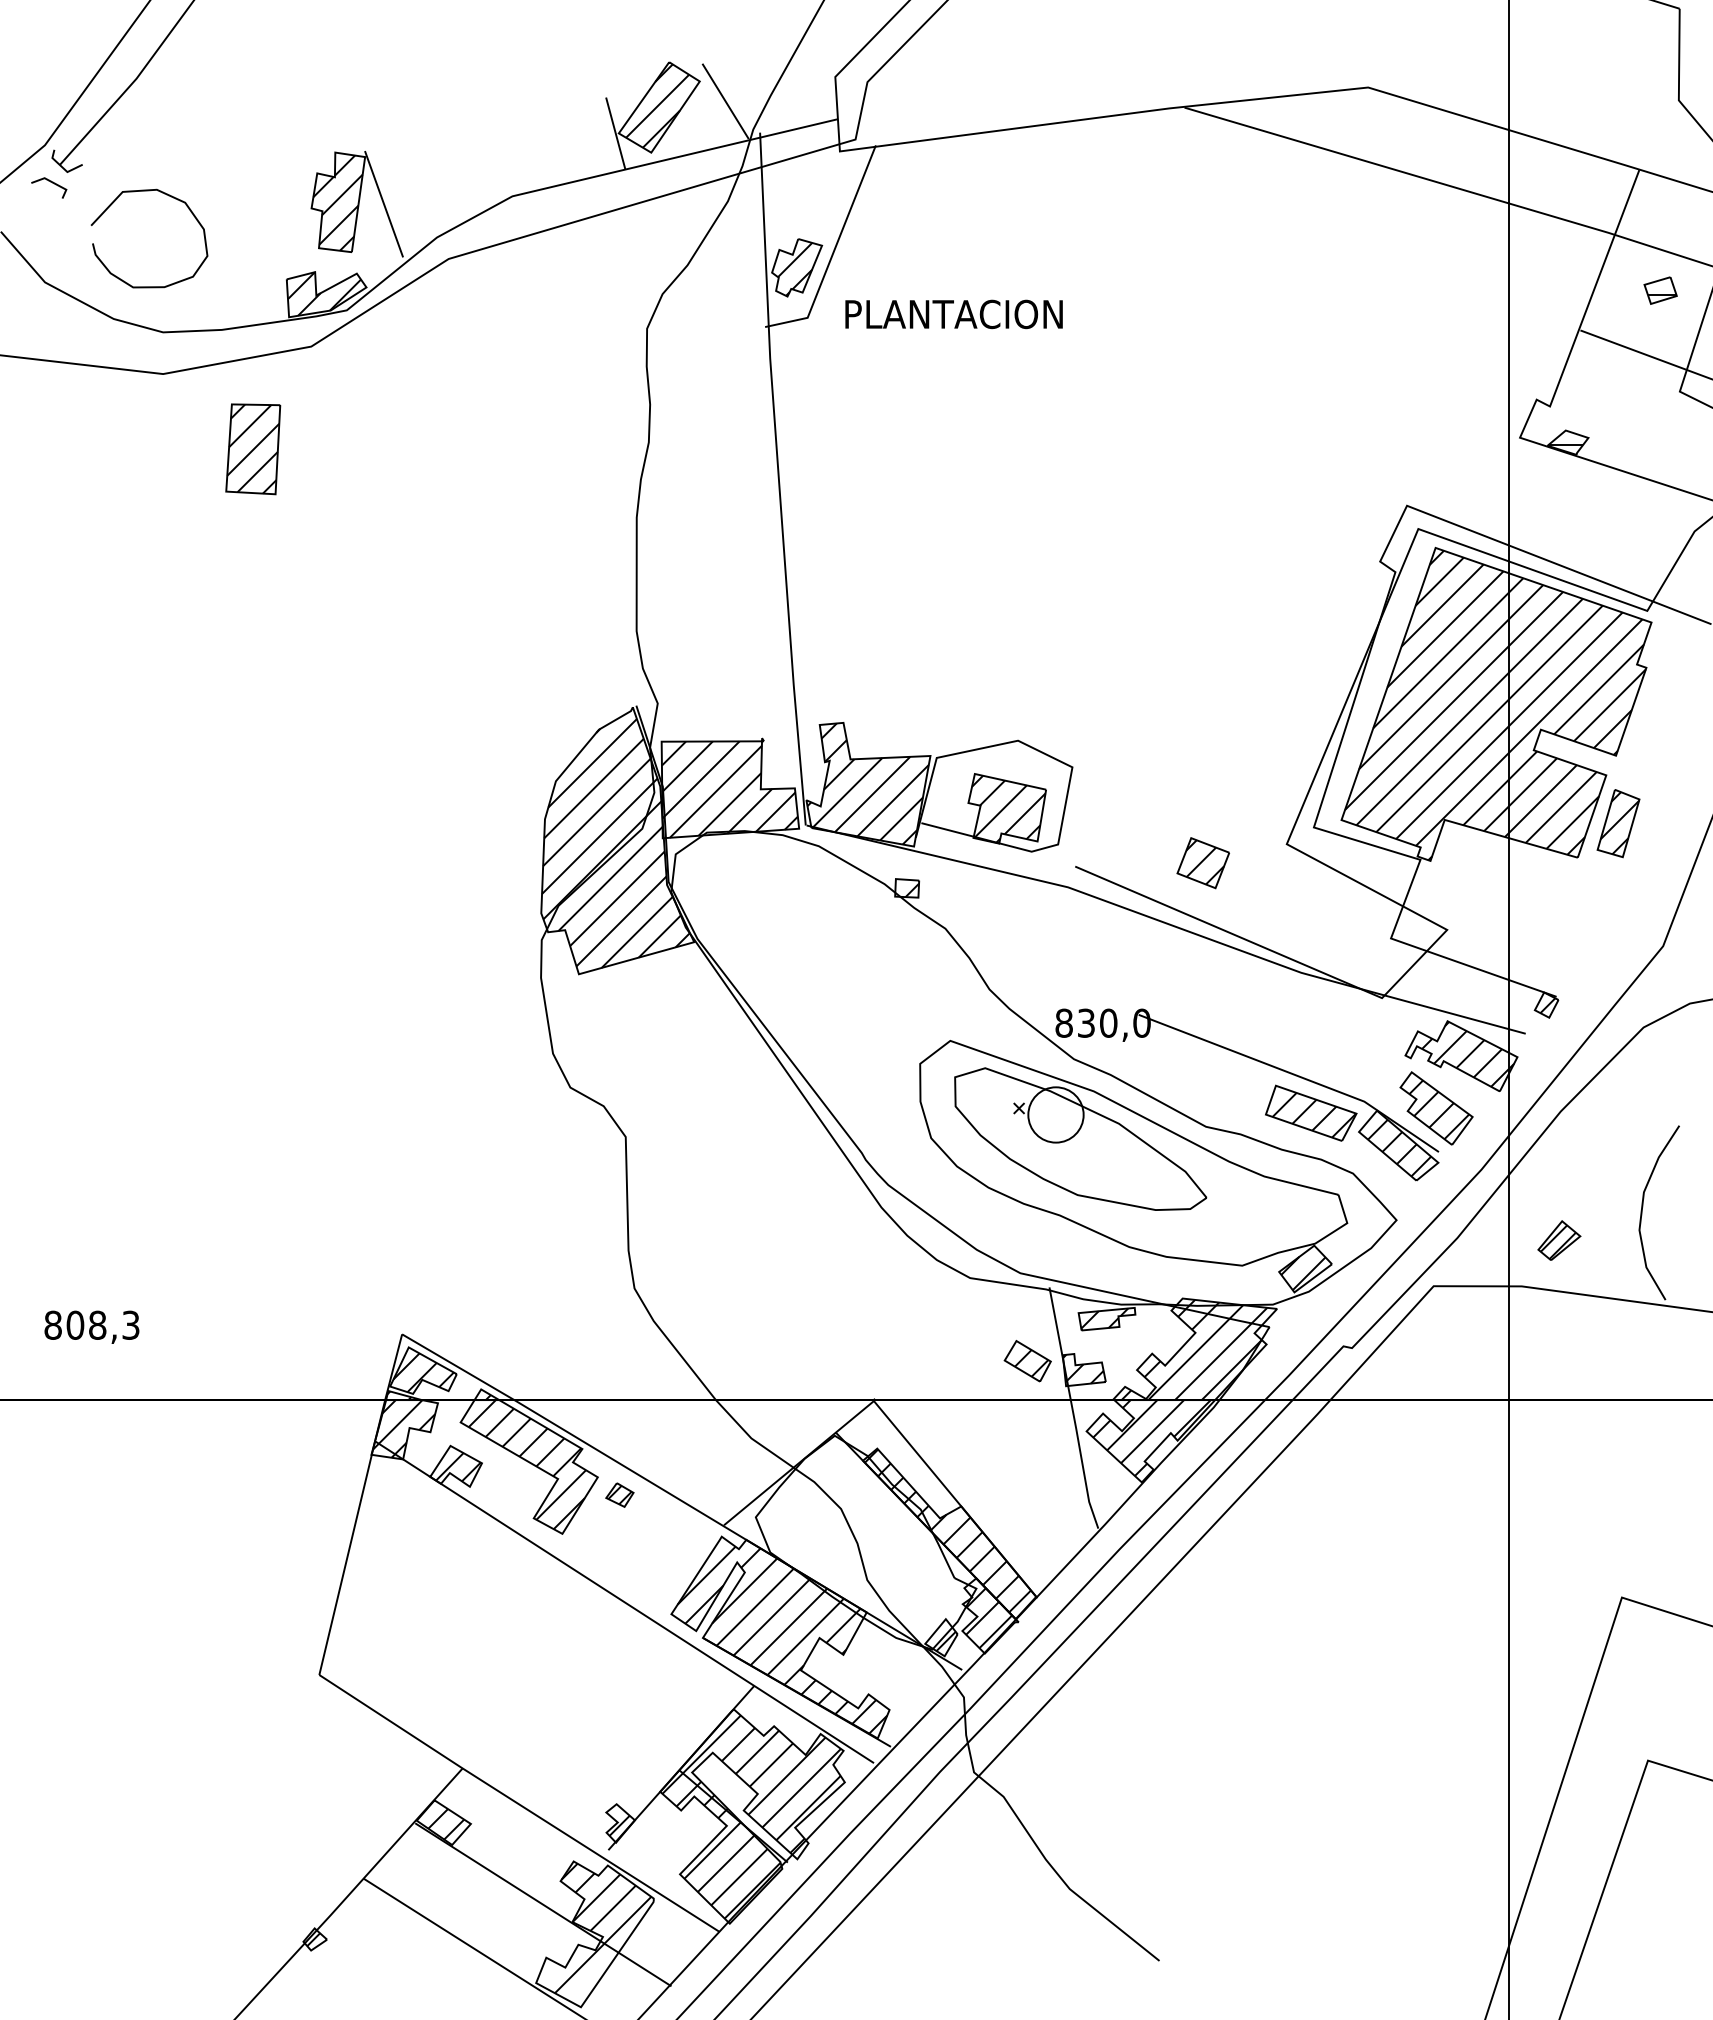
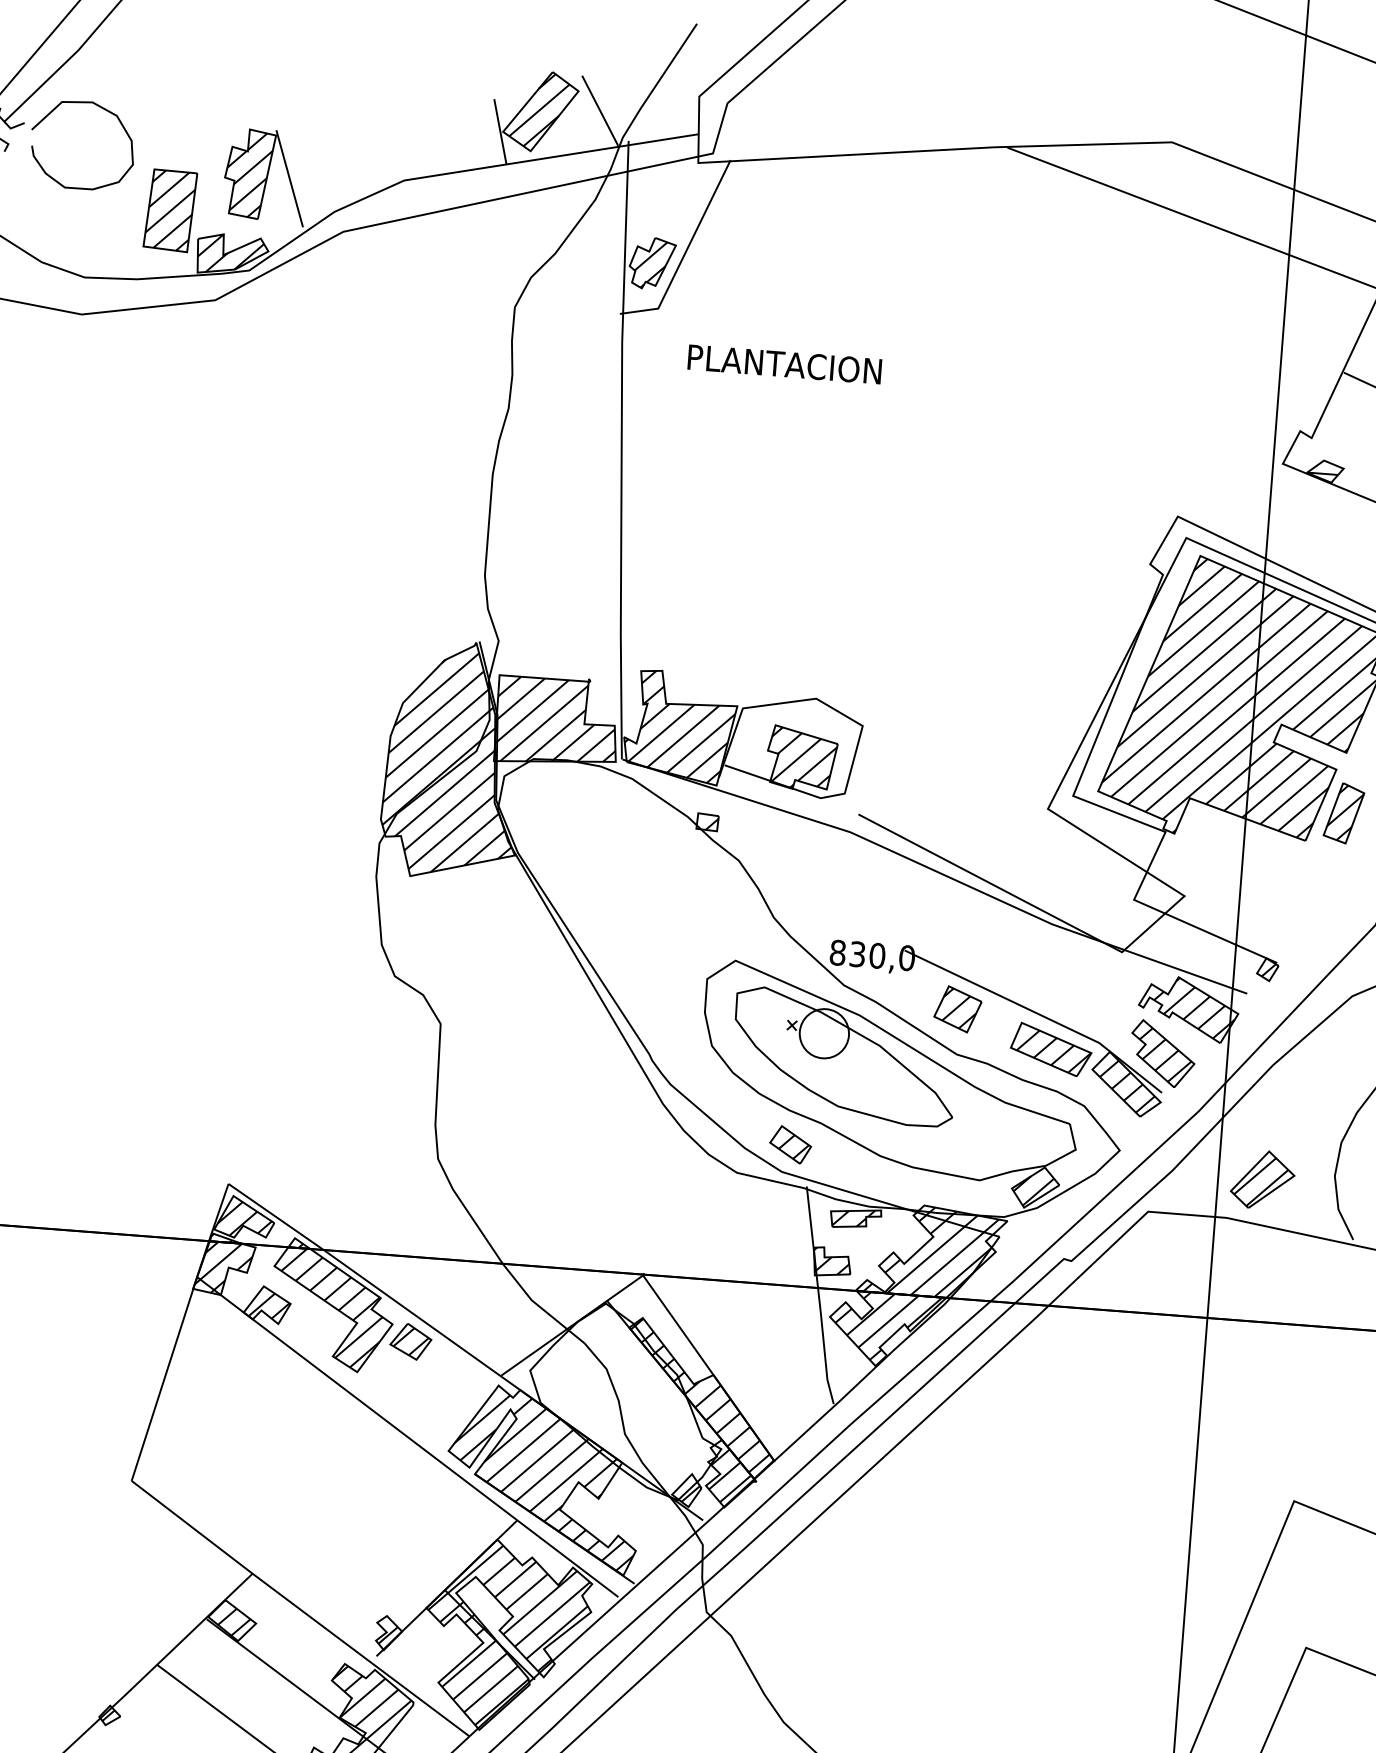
curve: (168, 196) -> (102, 109), moved
text: (953, 314) -> (784, 364), moved
part: (253, 449) -> (170, 210), moved
part: (1202, 863) -> (957, 1009), moved
part: (1559, 1240) -> (1263, 1179), size x1.67
part: (1027, 1361) -> (790, 1145), moved
part: (619, 1494) -> (410, 1341), size x1.67

